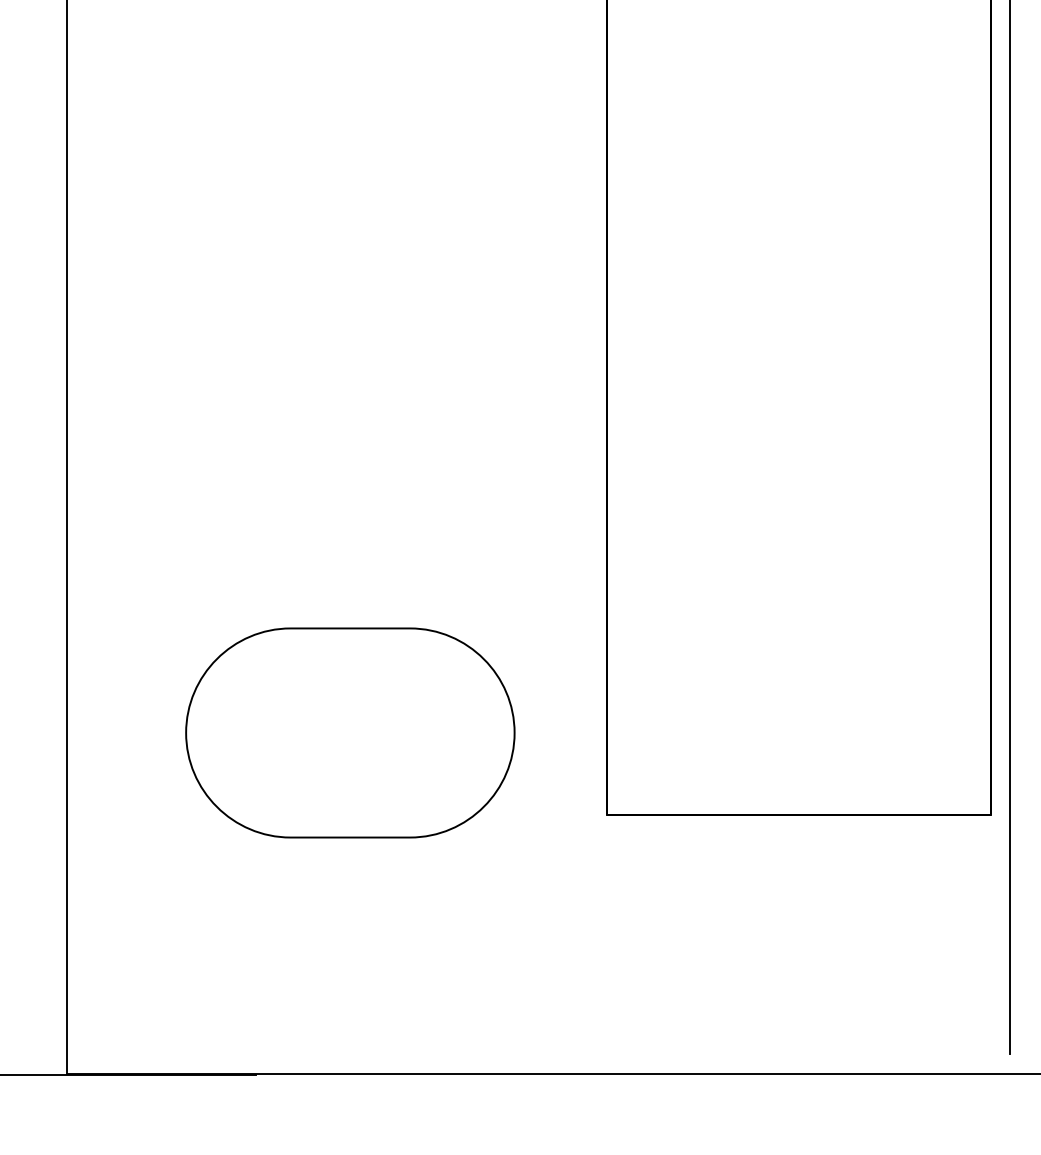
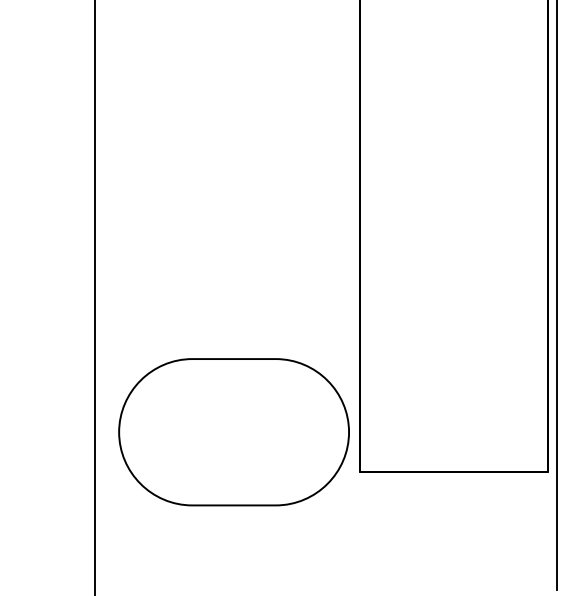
part: (349, 733) -> (233, 432), size x1.43

